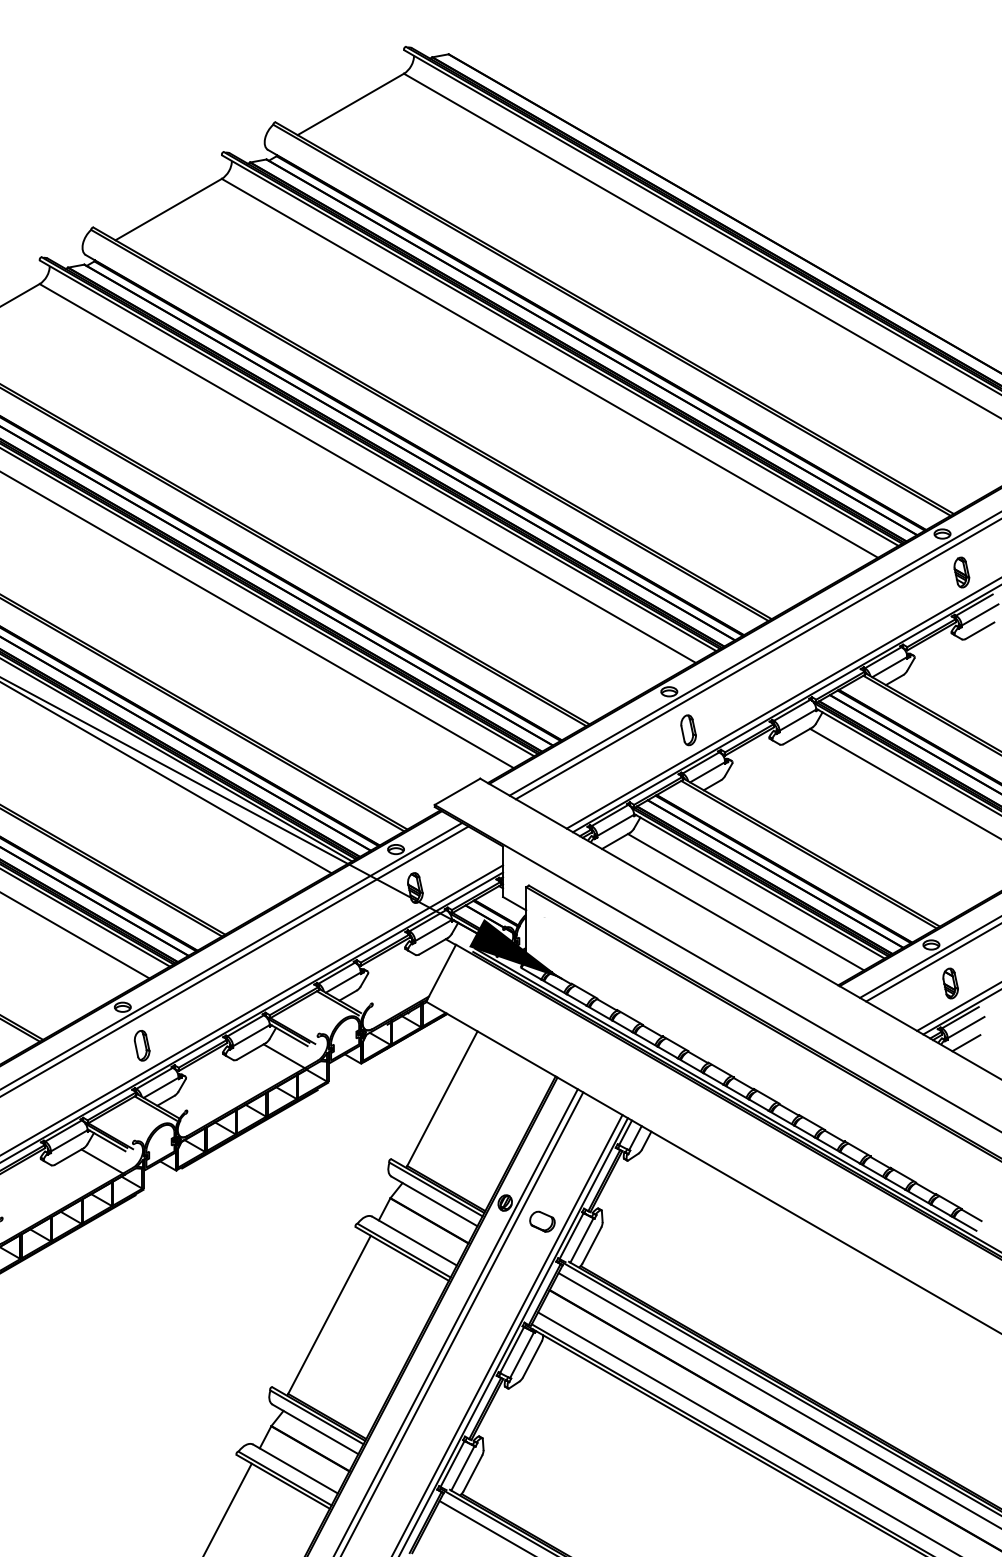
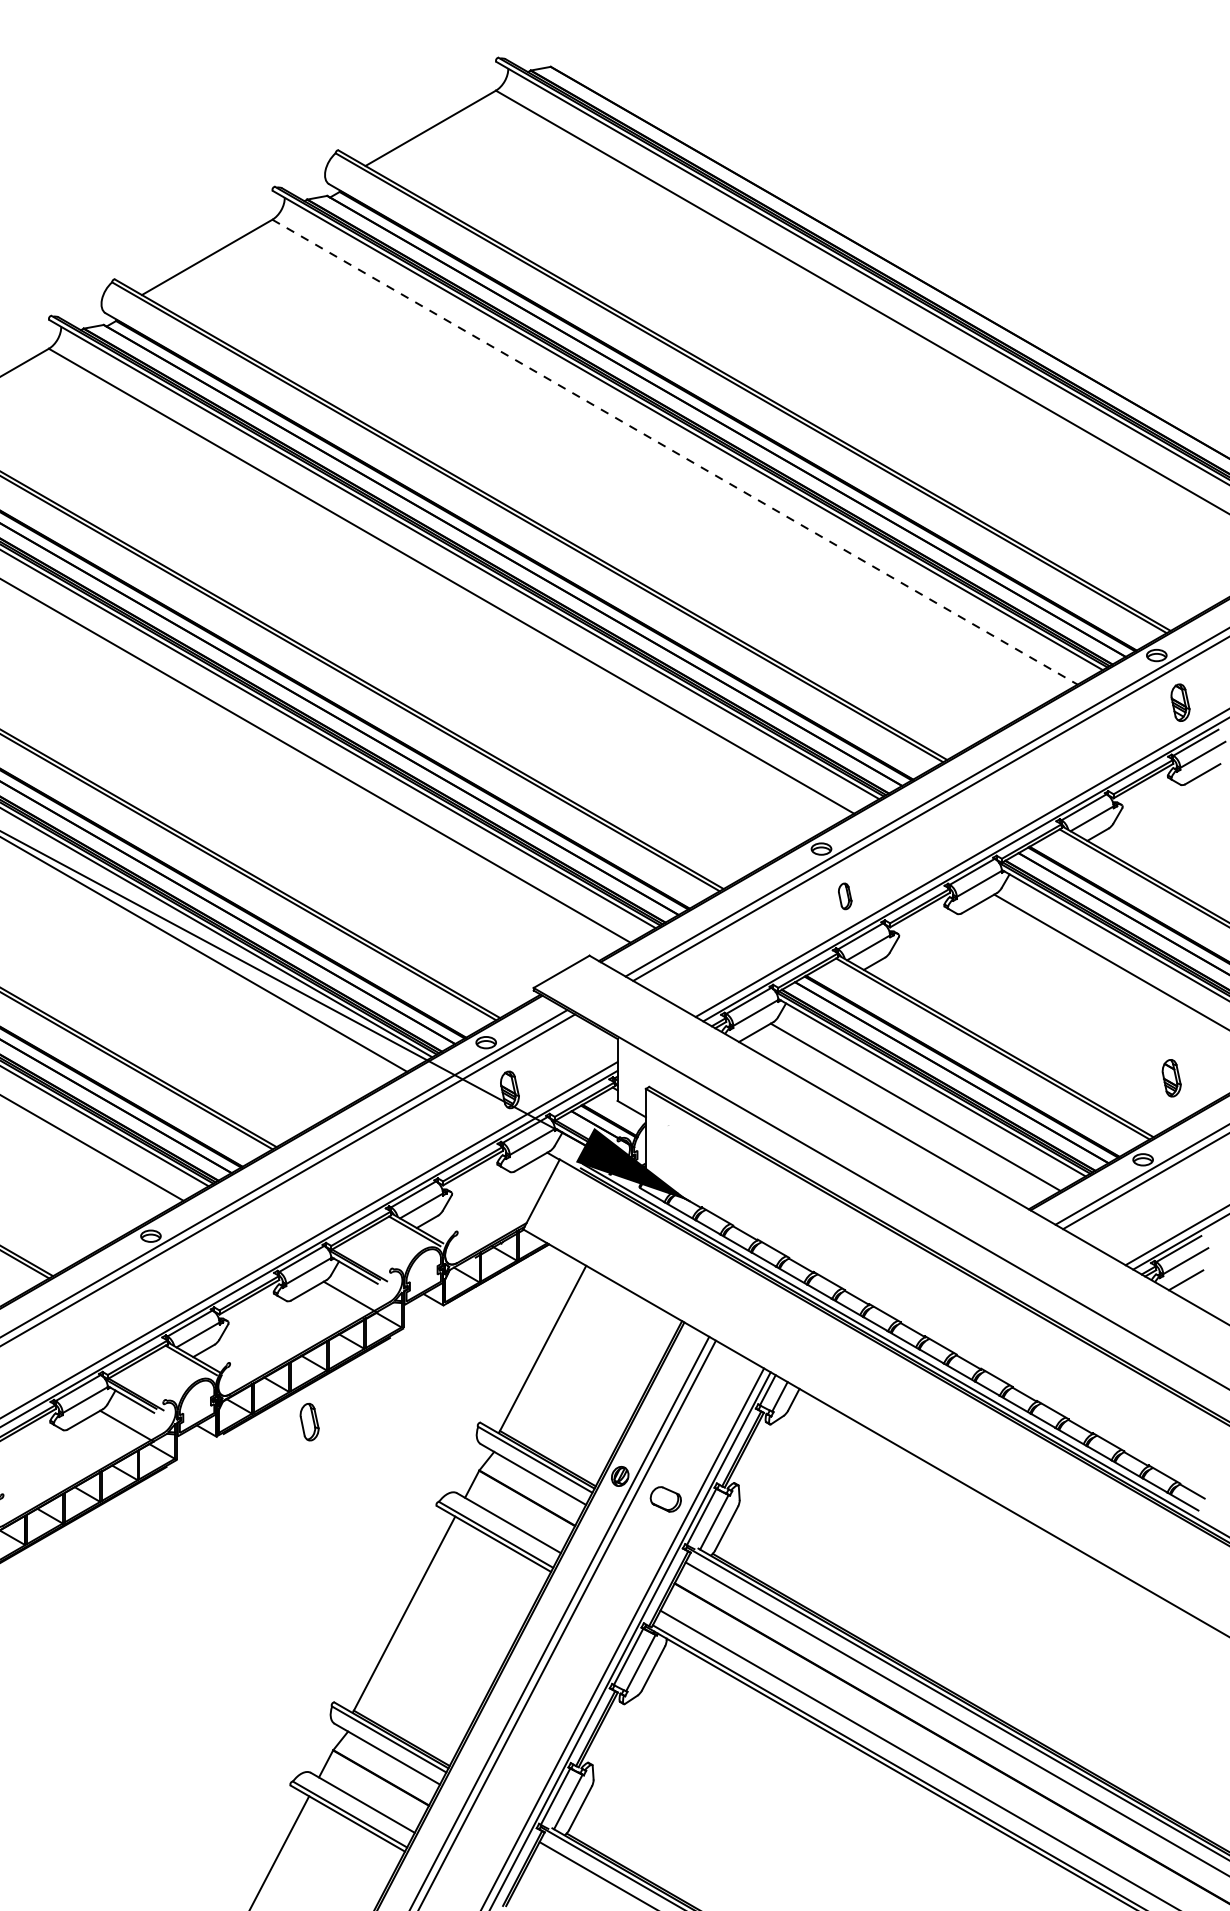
line: (549, 368) -> (674, 452), solid -> dashed
part: (688, 730) -> (845, 896), size x0.7
part: (950, 983) -> (1171, 1078), moved
part: (141, 1045) -> (308, 1421), moved

